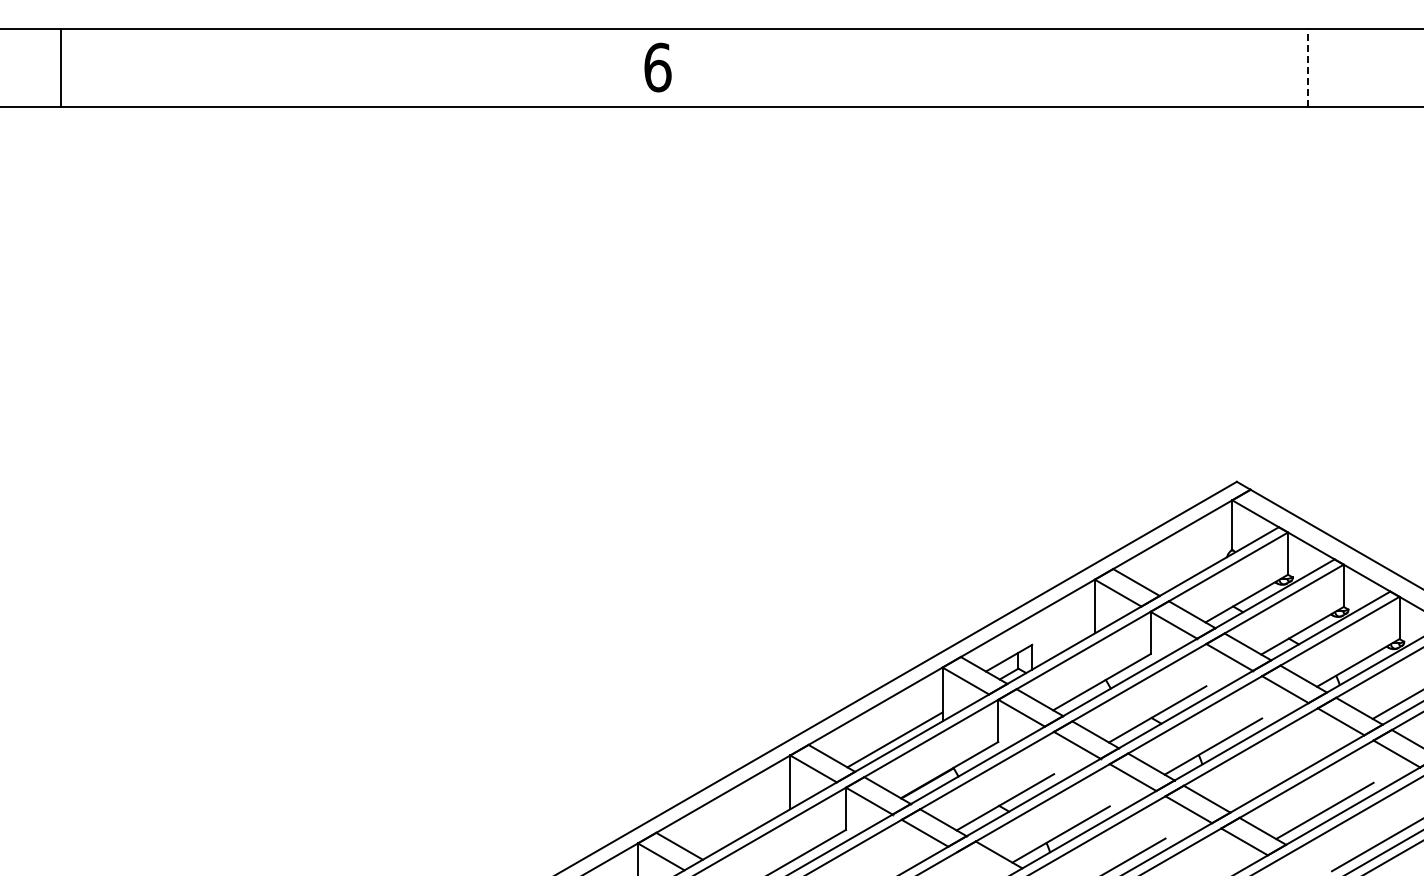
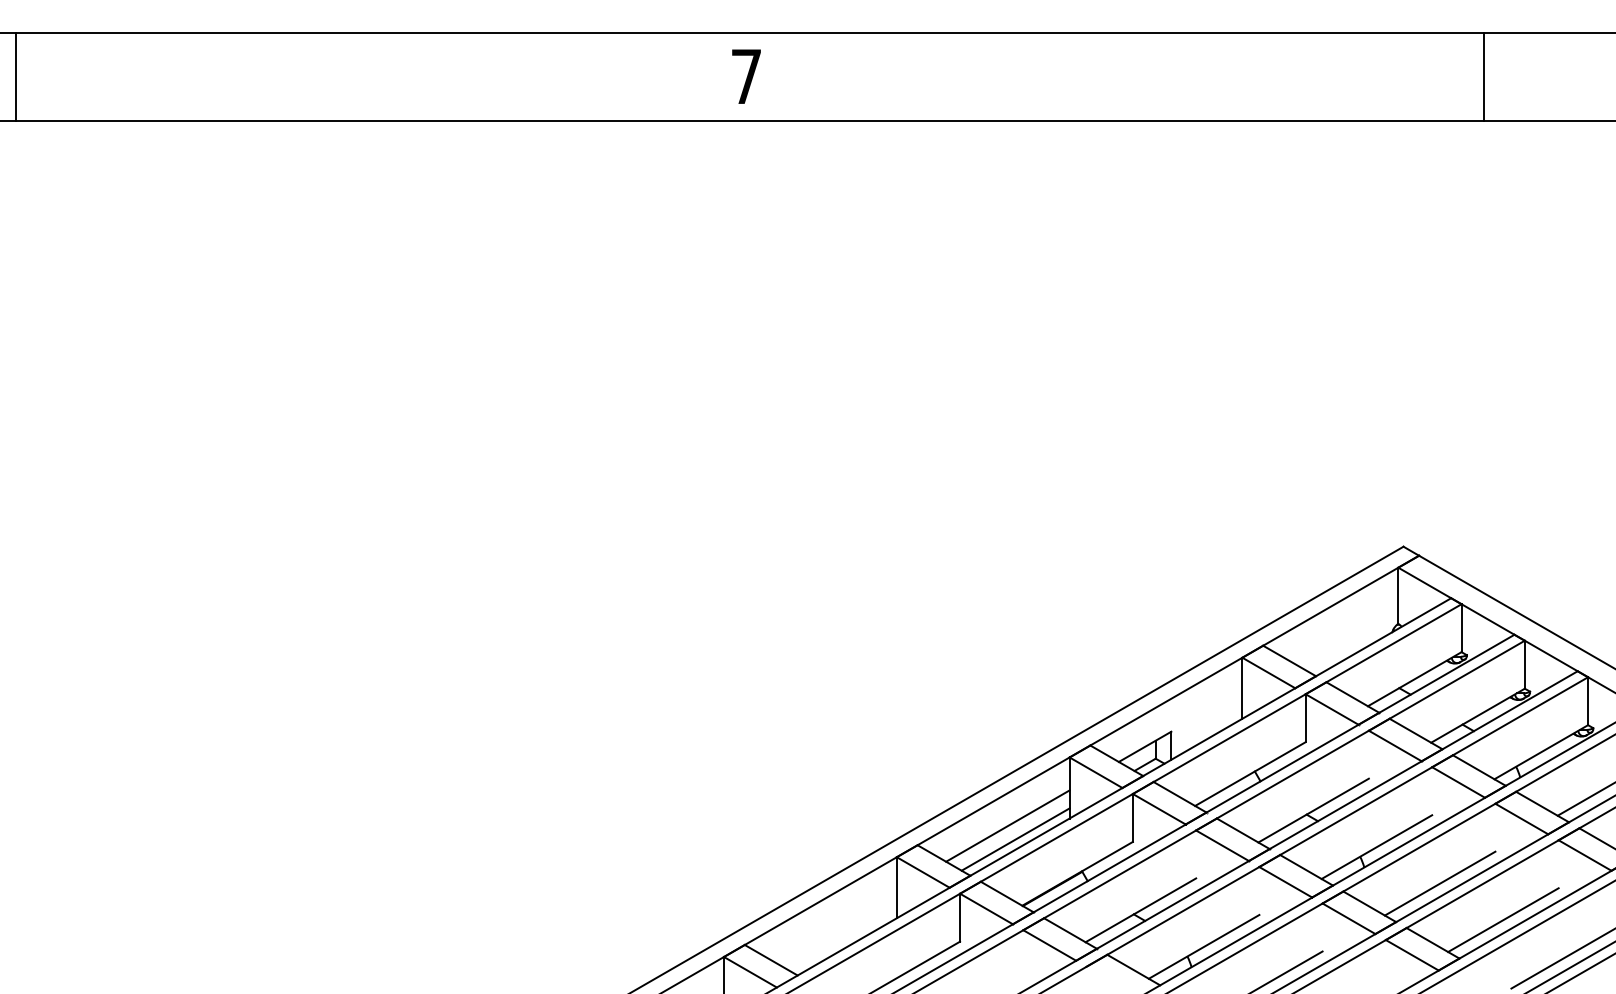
line: (61, 67) -> (16, 76), moved
text: (657, 67) -> (746, 76), 6 -> 7
line: (1307, 67) -> (1483, 76), dashed -> solid
line: (887, 727) -> (1007, 825), added
line: (1268, 778) -> (1439, 883), added

